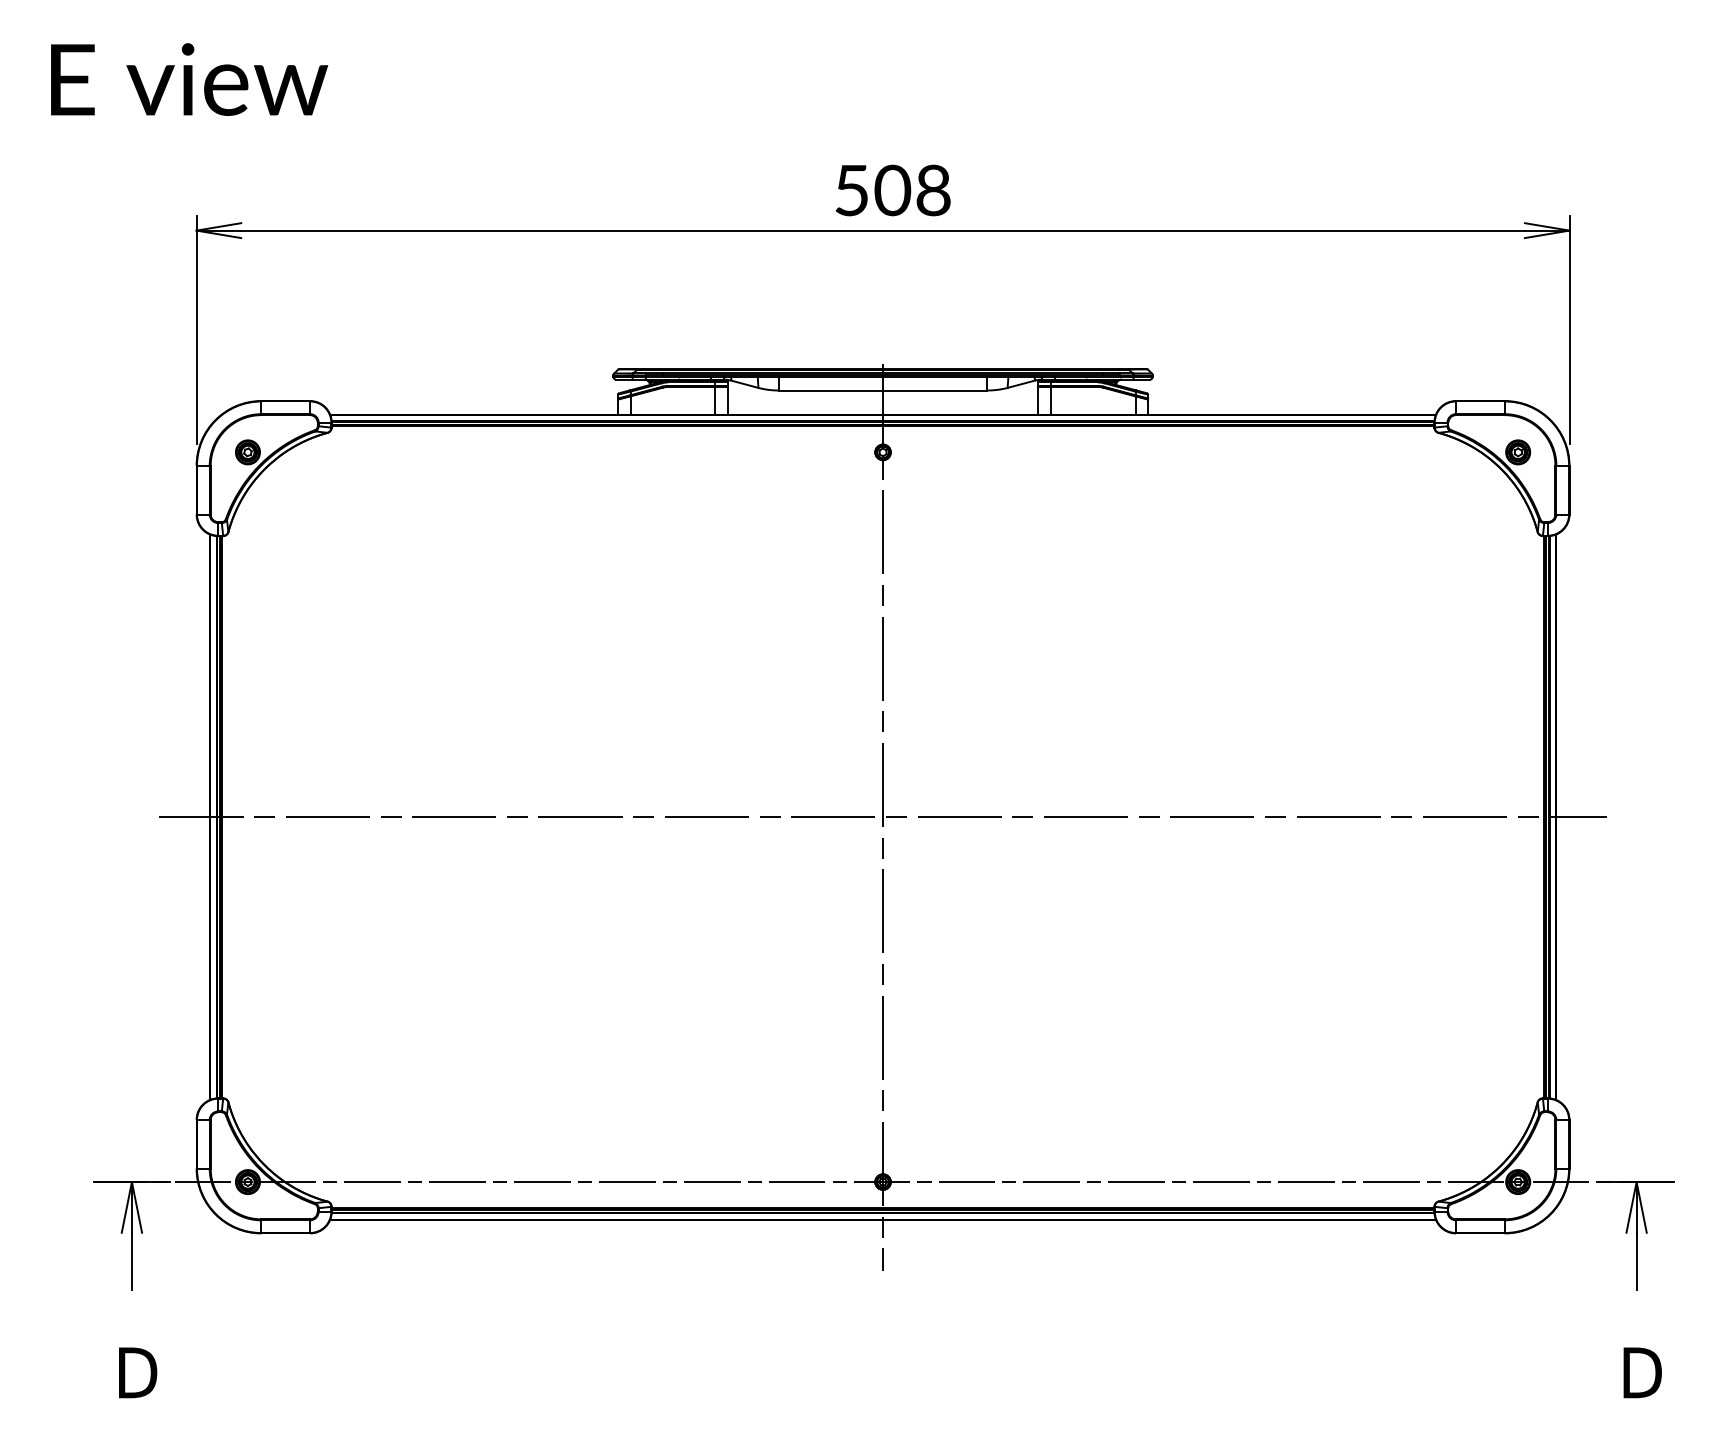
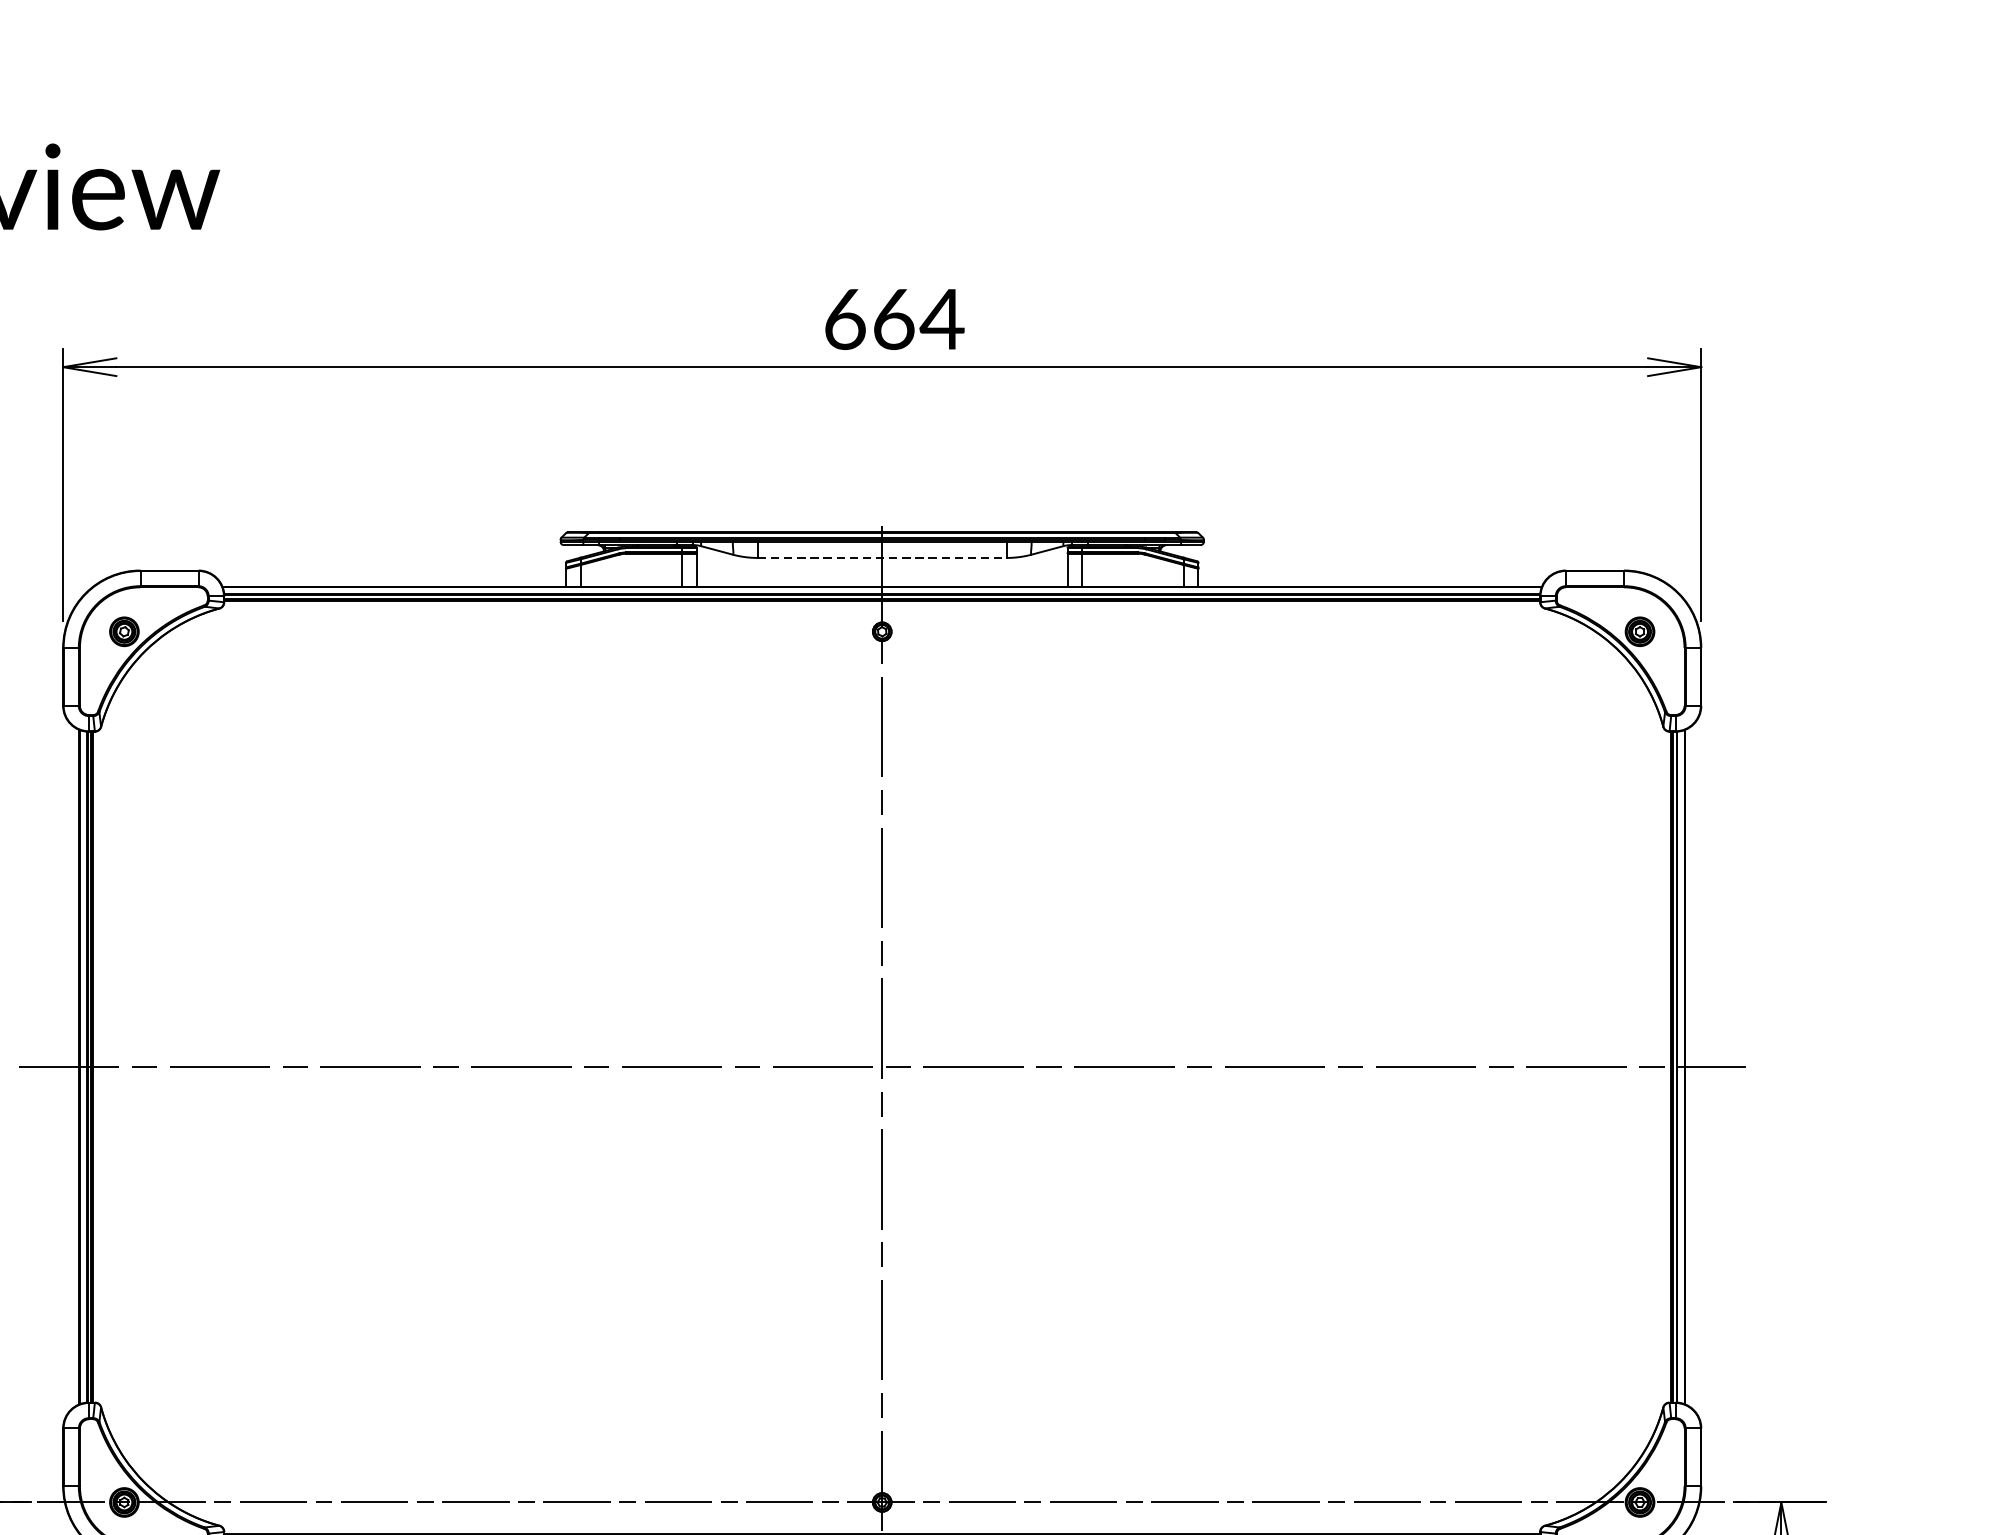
text: (893, 190) -> (894, 319), 508 -> 664
line: (883, 390) -> (882, 557), solid -> dashed

